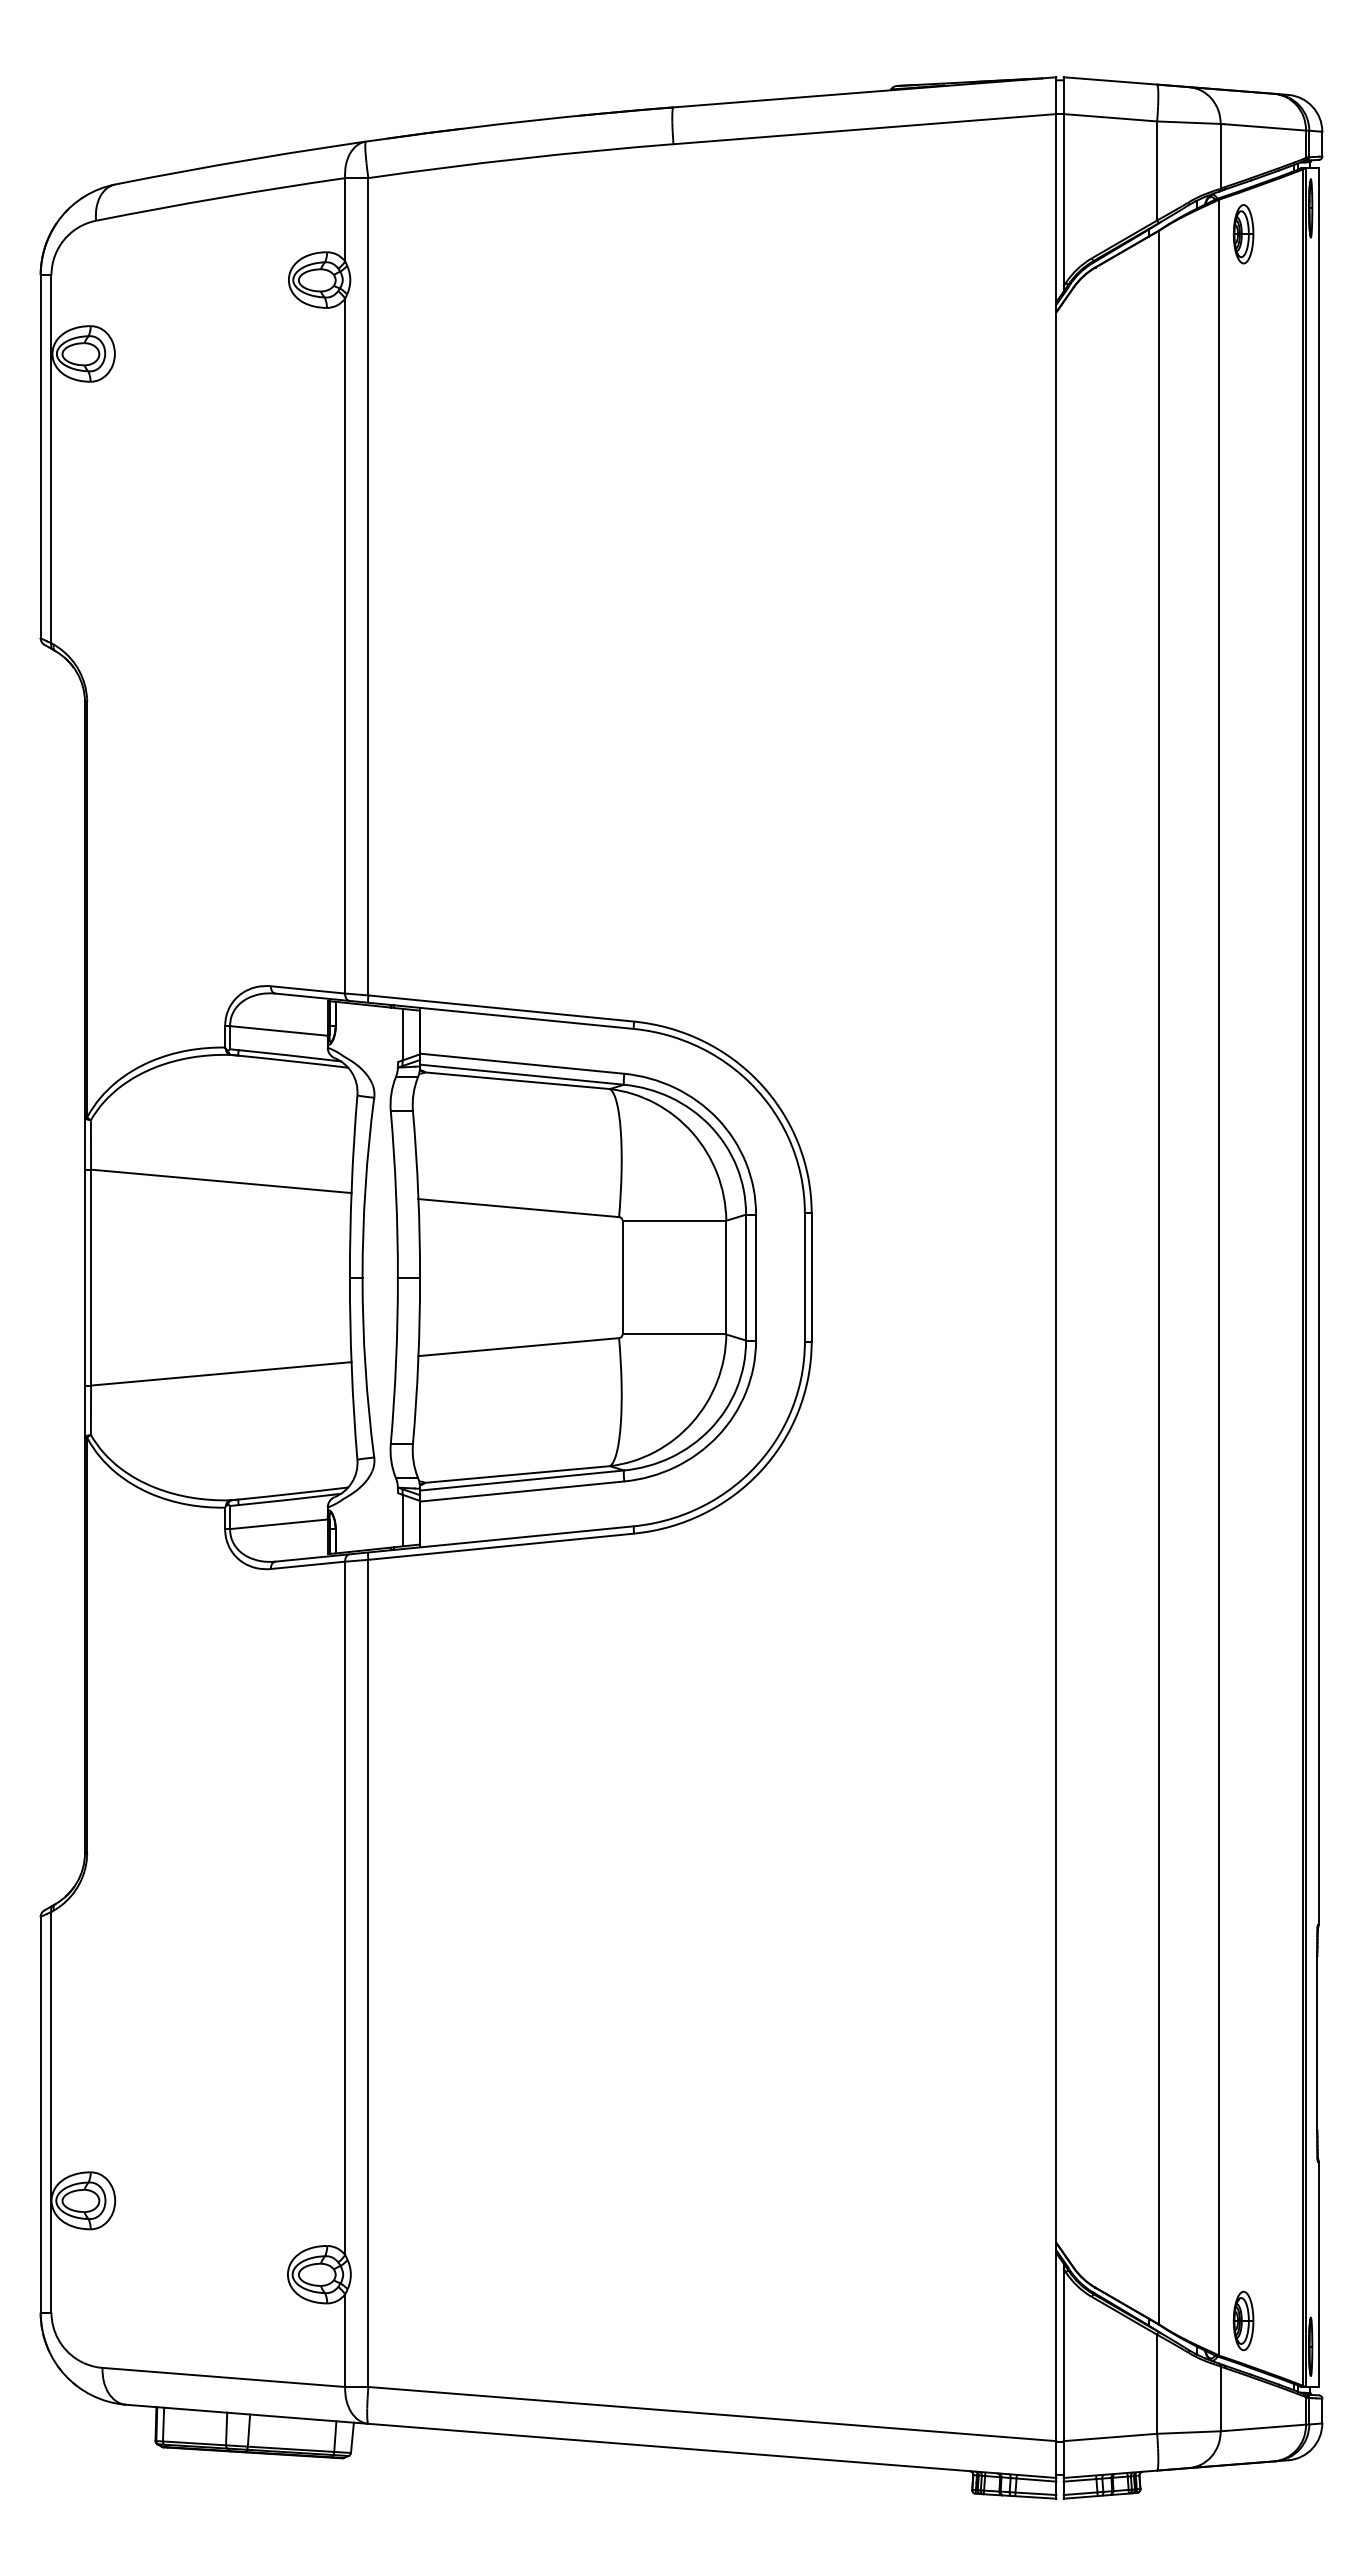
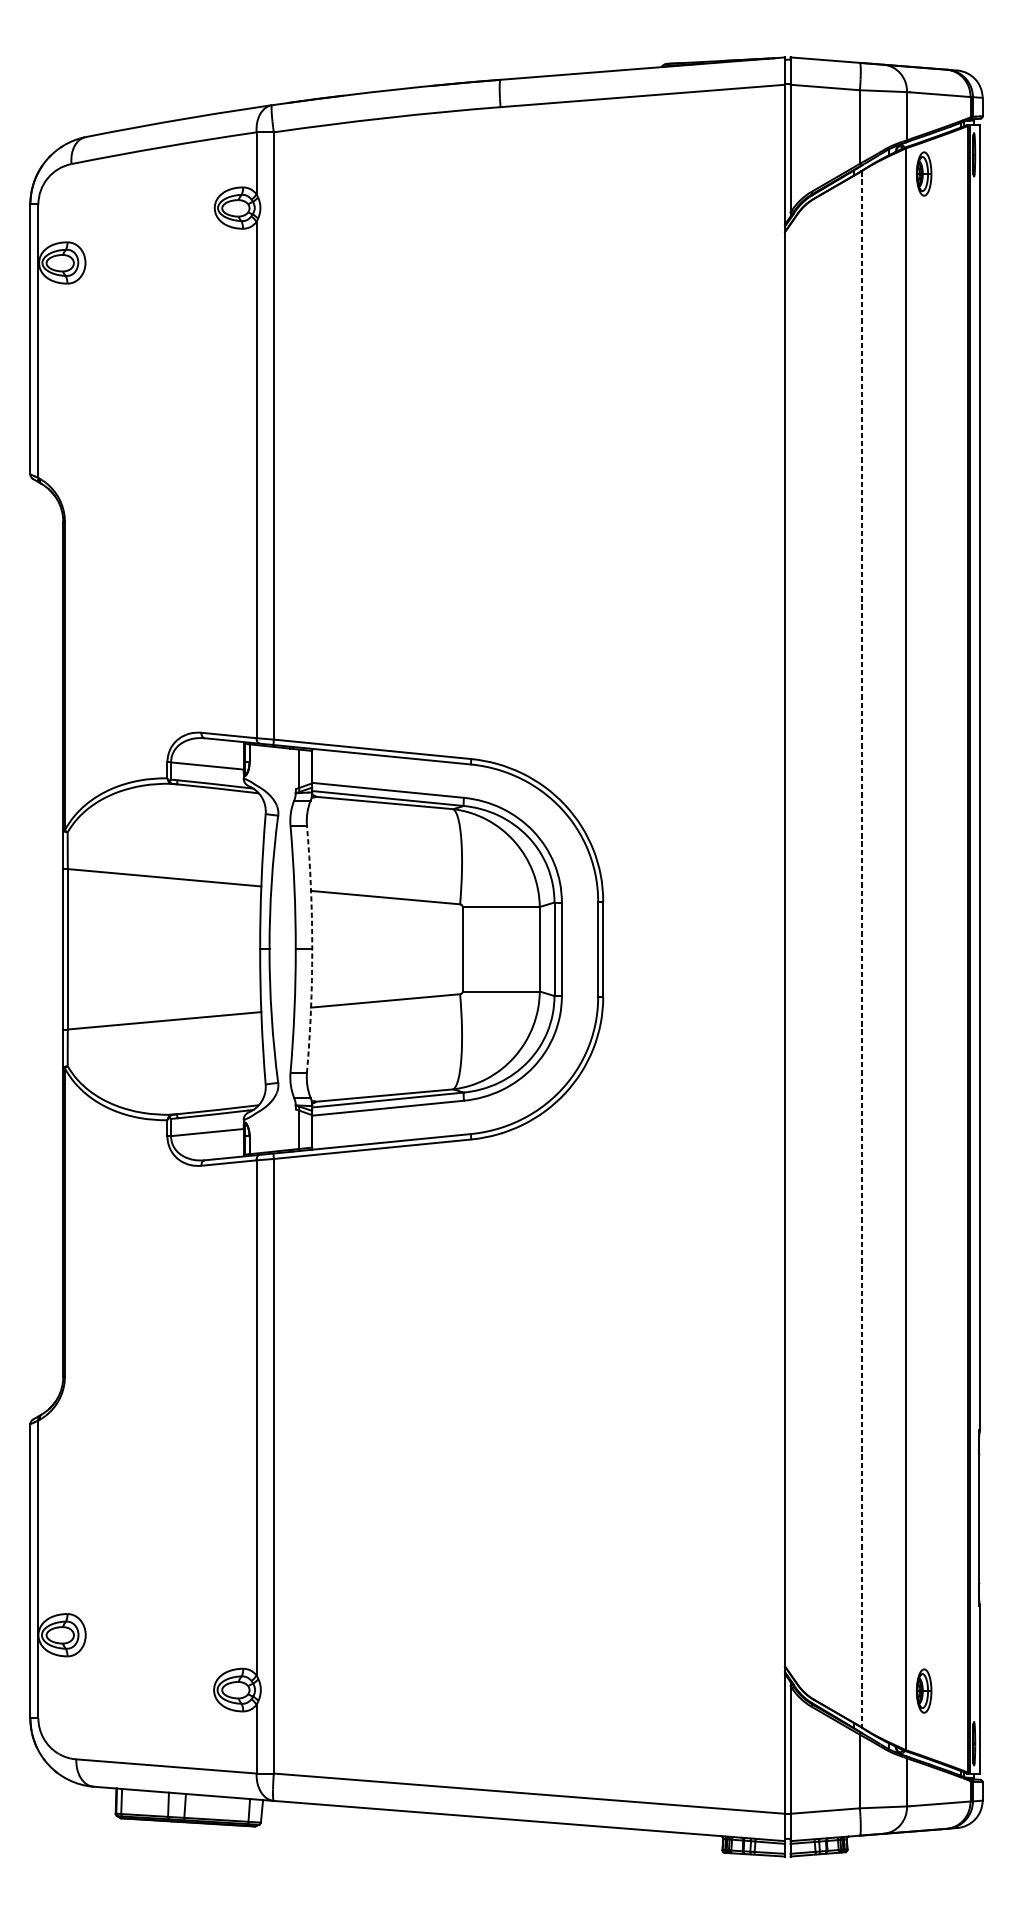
arc: (420, 1277) -> (312, 949), solid -> dashed
line: (1159, 1278) -> (861, 949), solid -> dashed
part: (1243, 2320) -> (924, 1690), moved

